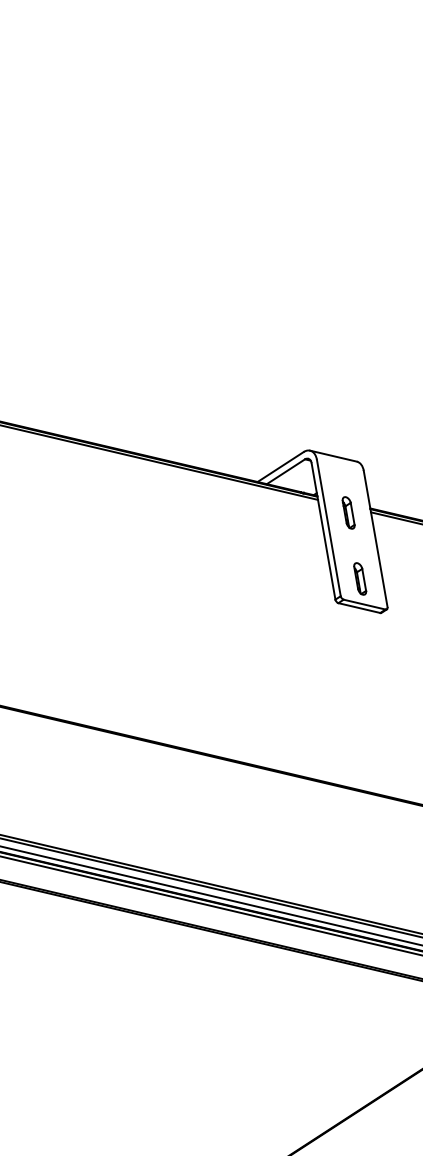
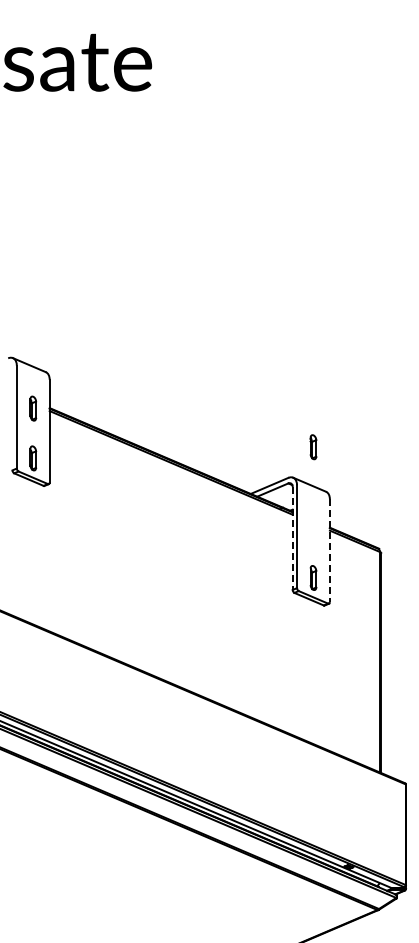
part: (348, 513) -> (313, 447), moved
line: (323, 532) -> (292, 539), solid -> dashed
line: (375, 540) -> (329, 551), solid -> dashed

